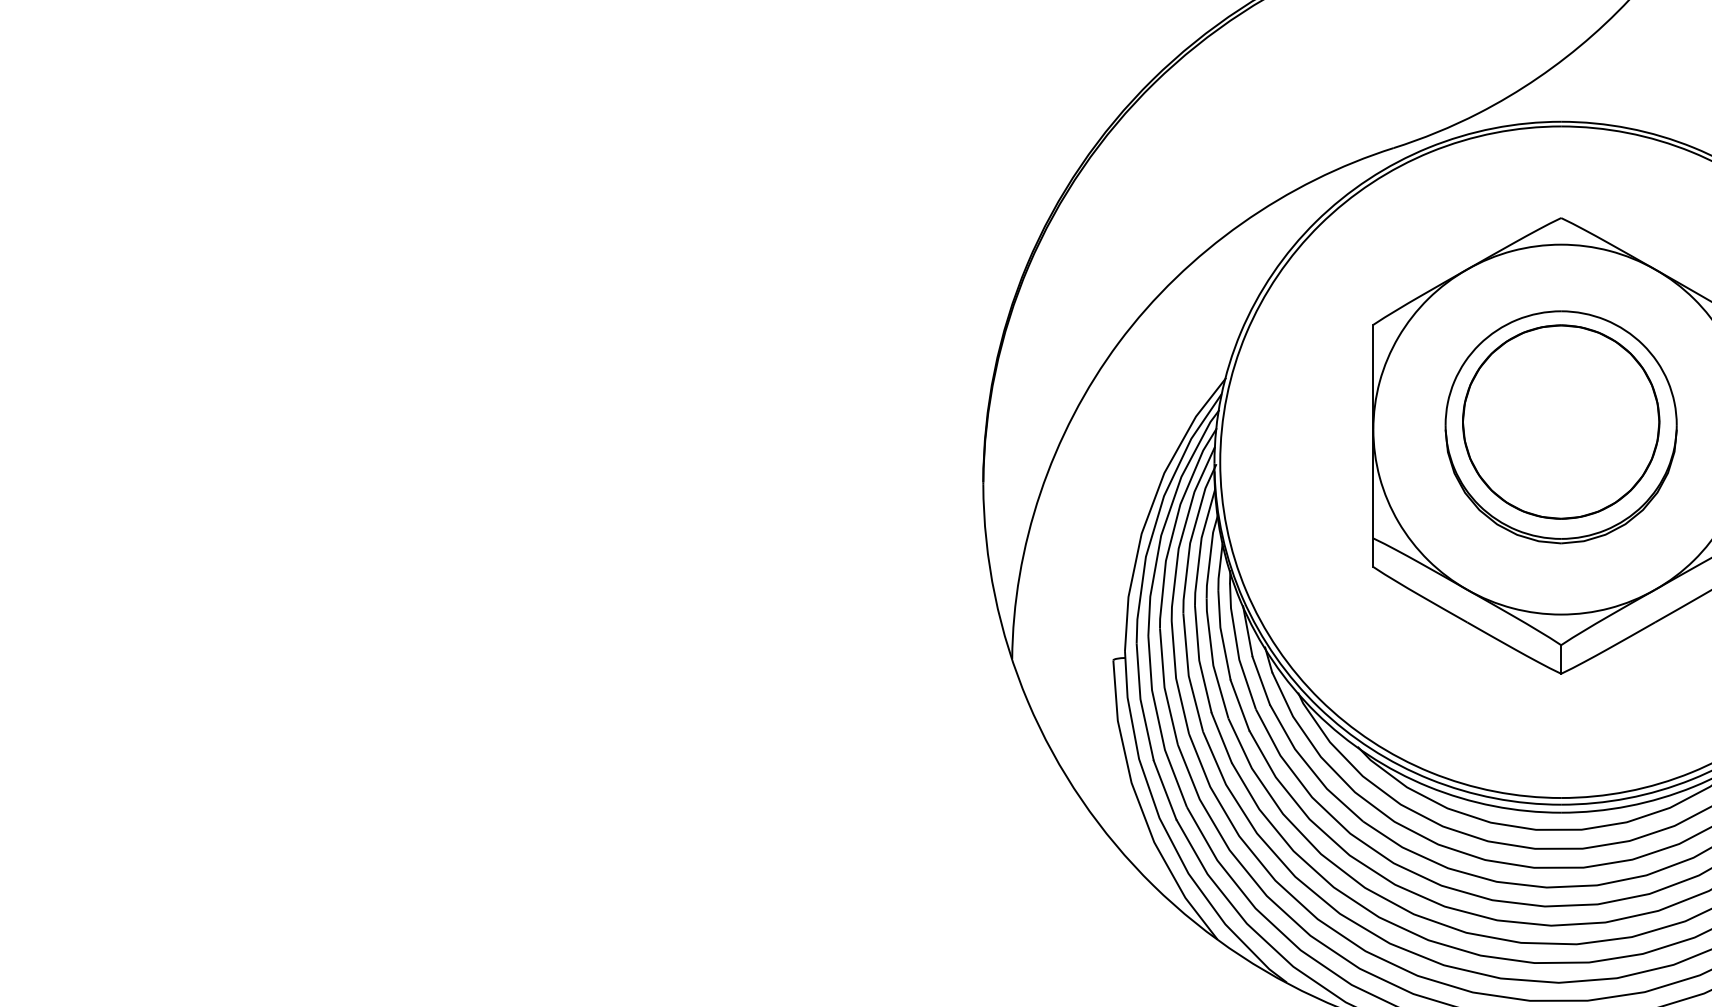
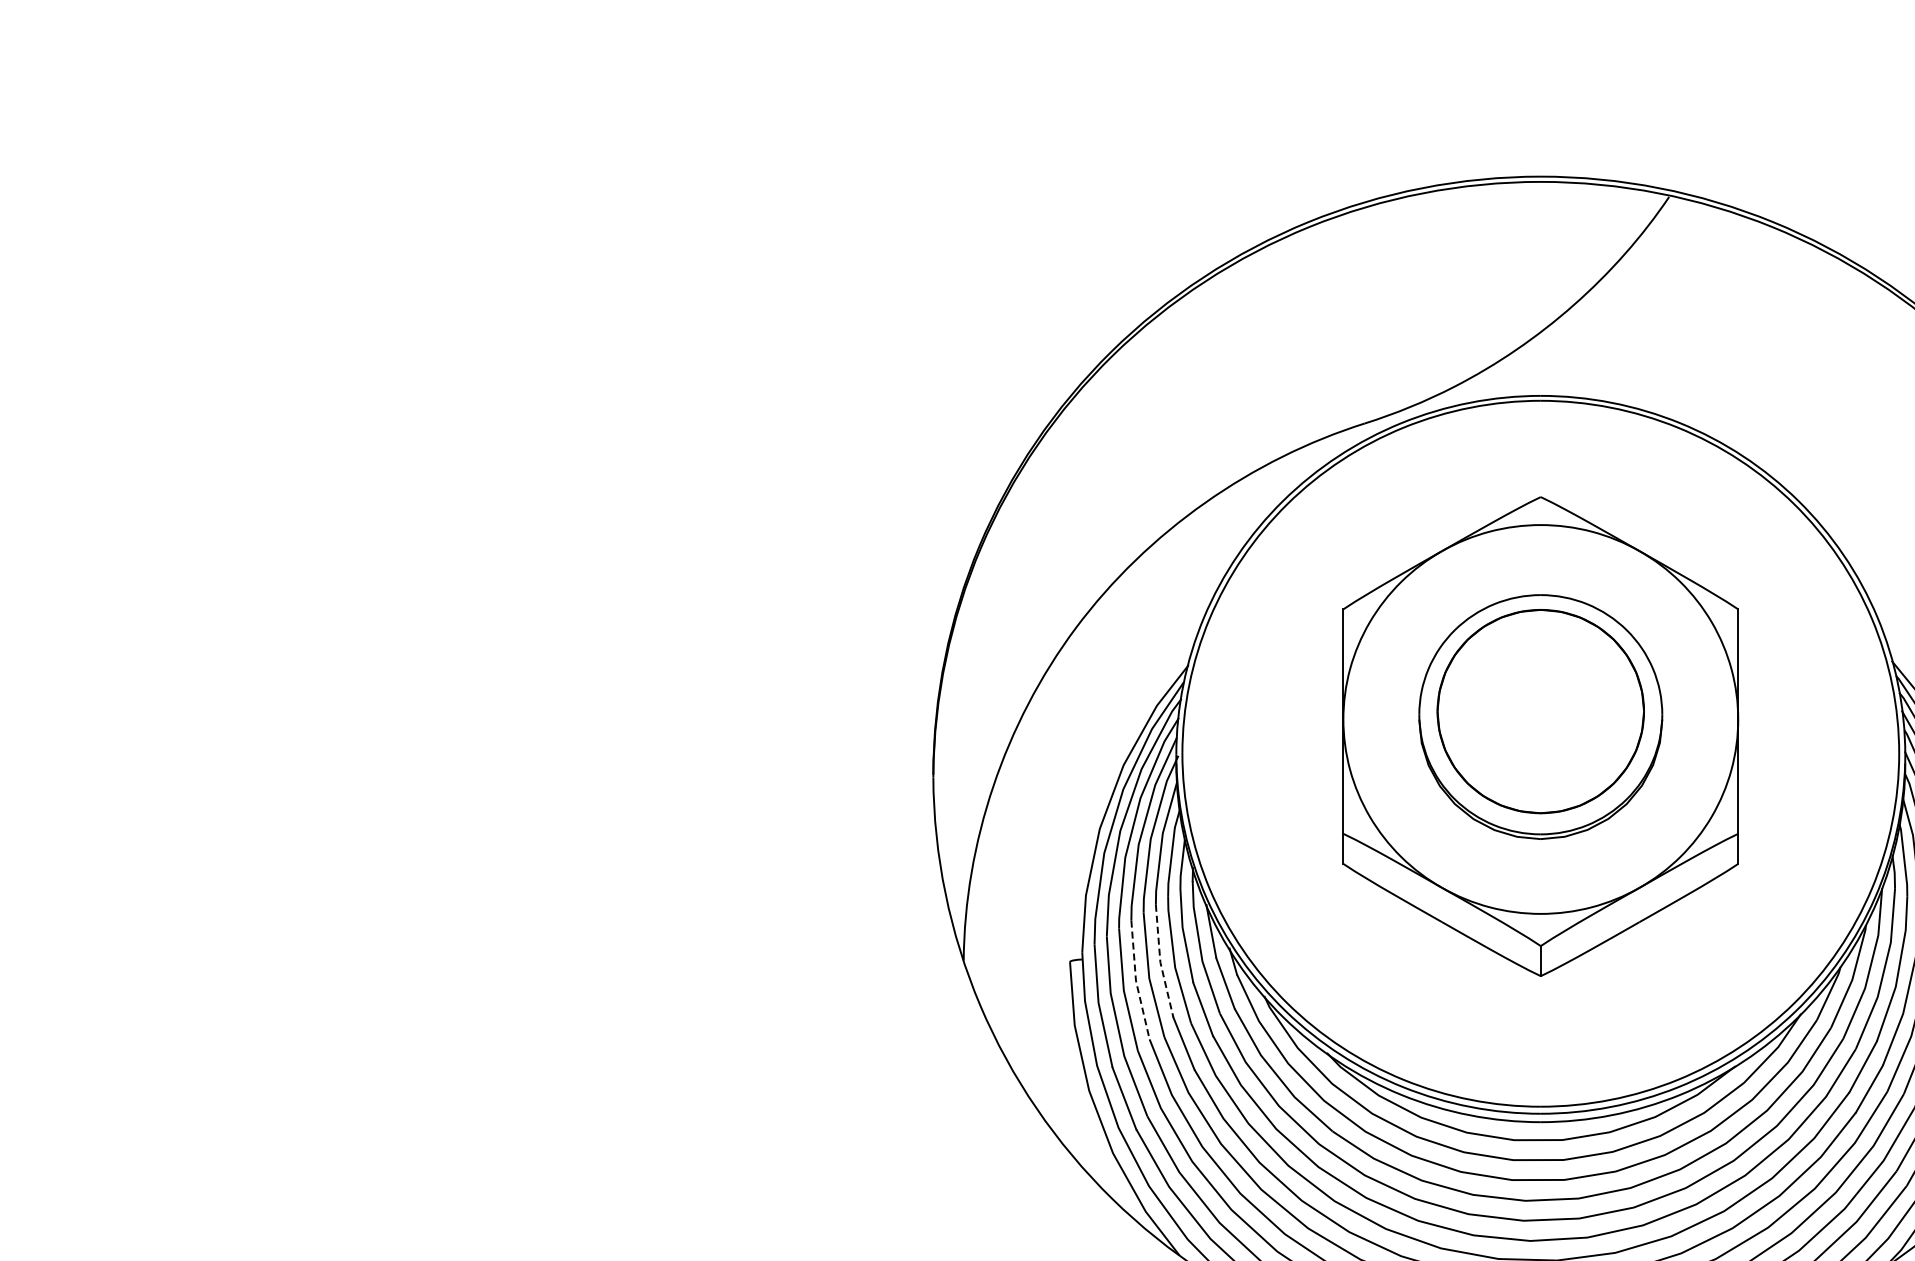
line: (1199, 660) -> (1160, 962), solid -> dashed
line: (1176, 678) -> (1136, 981), solid -> dashed

